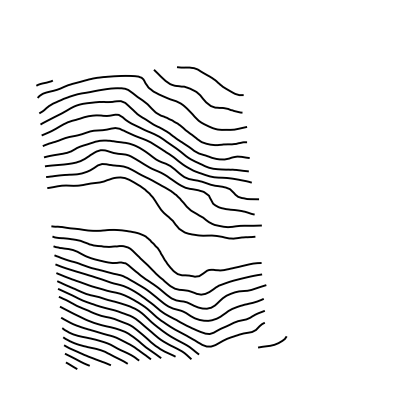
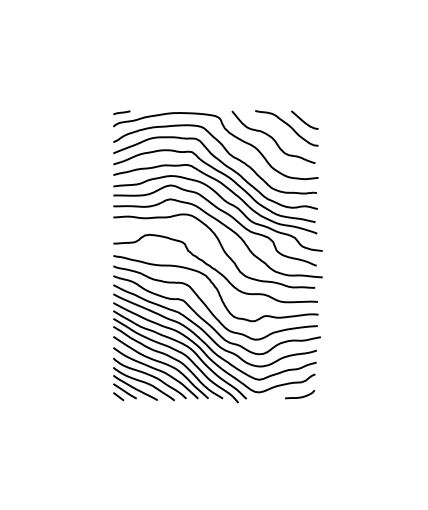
curve: (226, 71) -> (303, 120), added
curve: (154, 228) -> (215, 268), added
curve: (273, 344) -> (300, 396), moved

